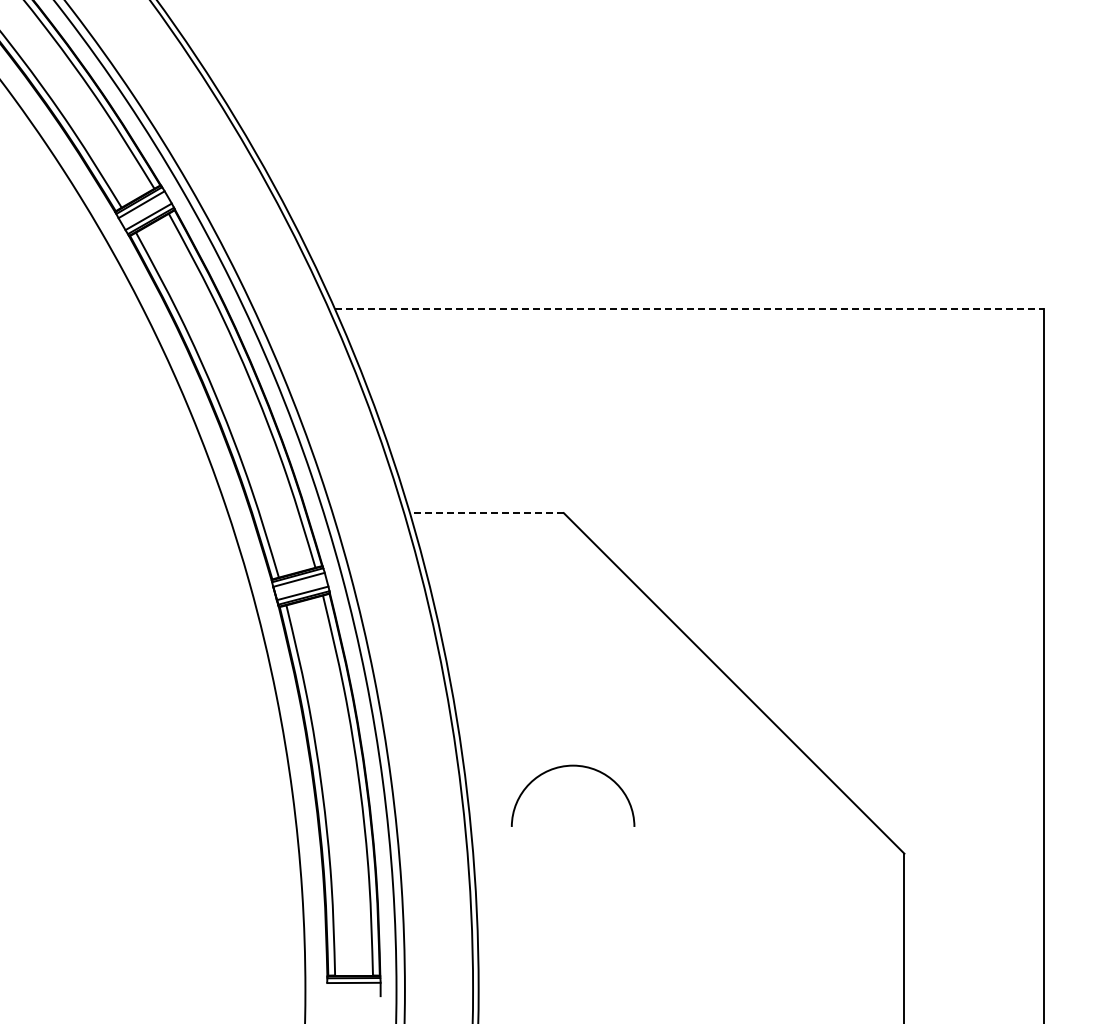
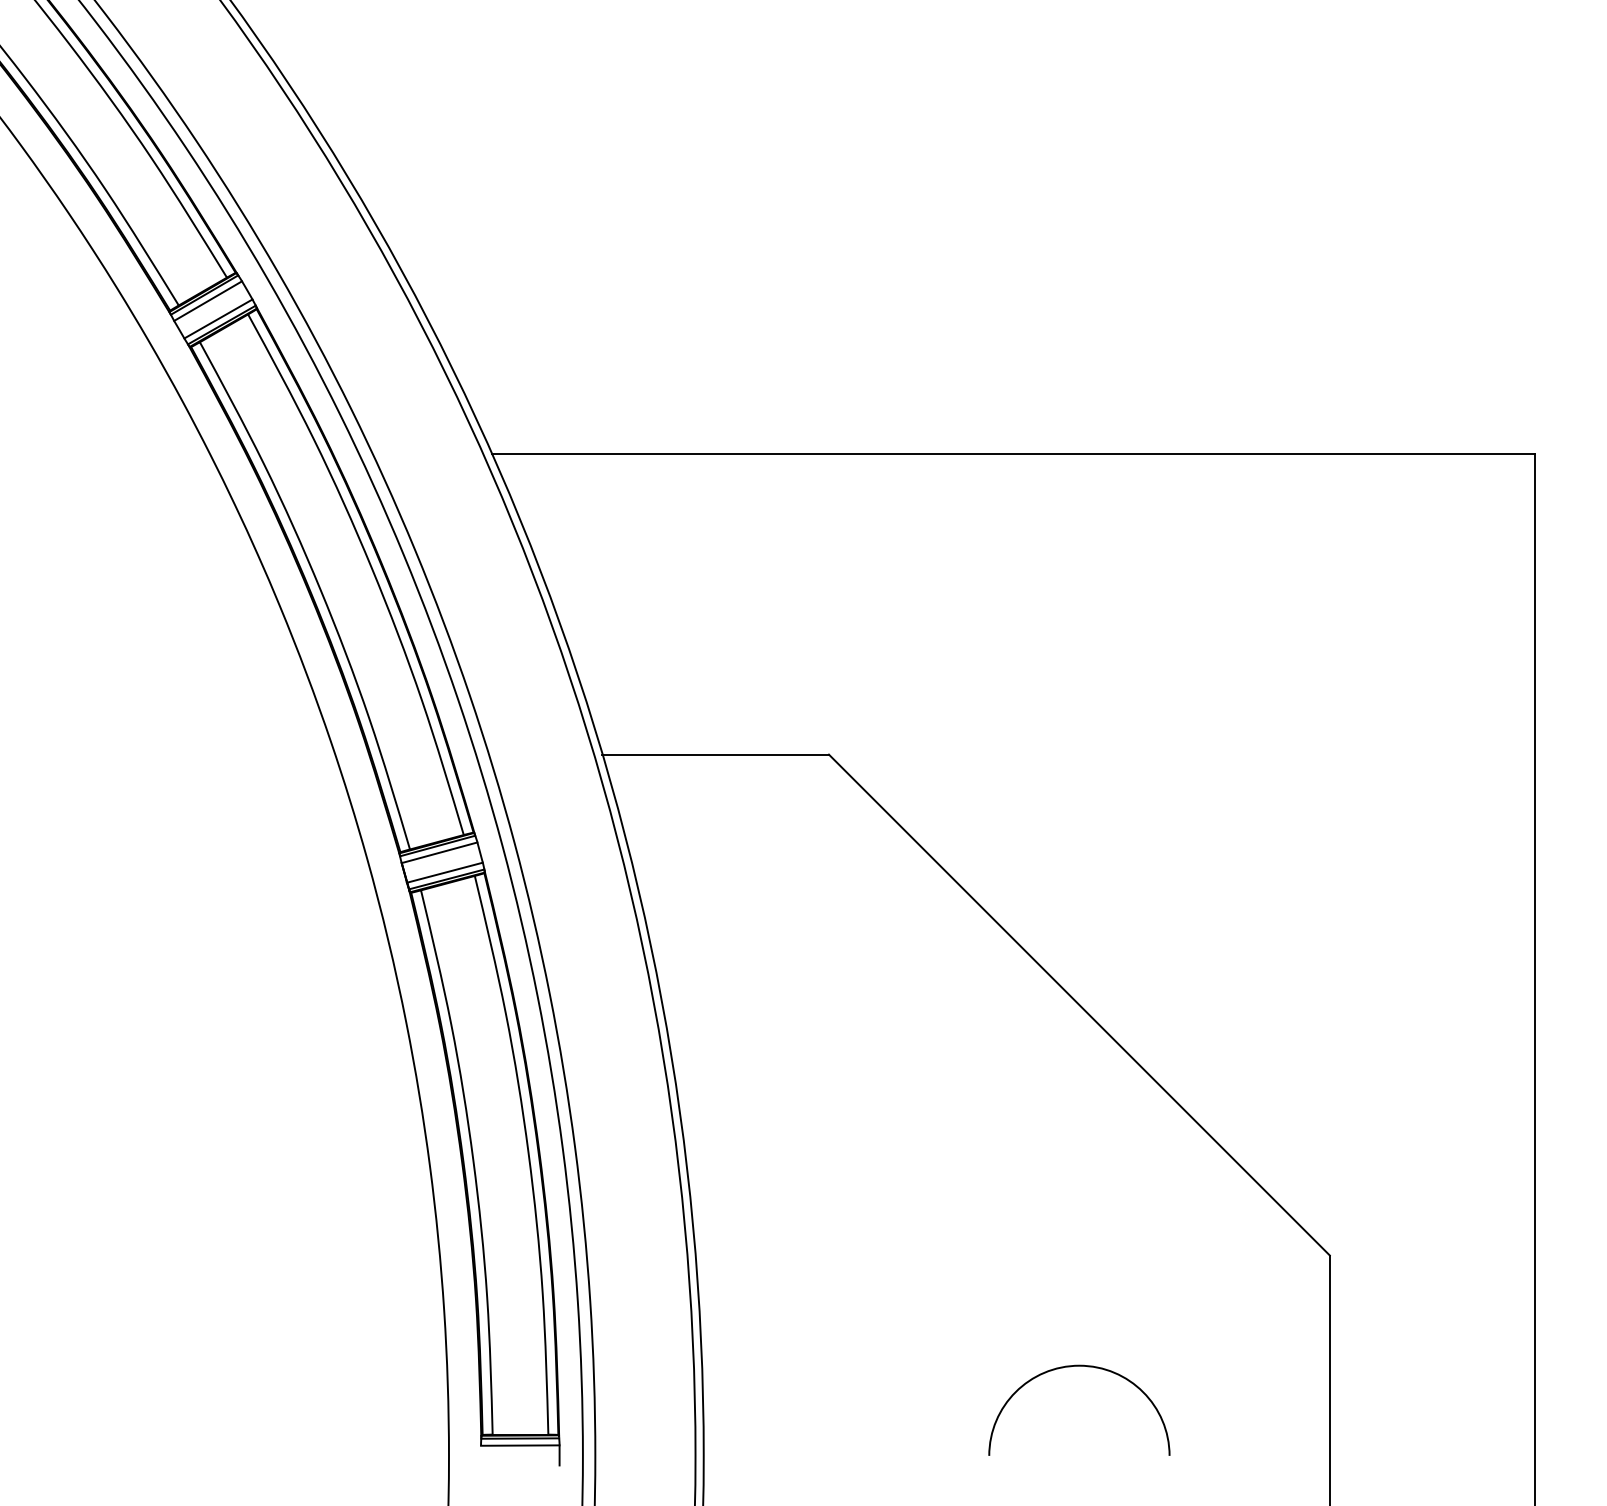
line: (689, 308) -> (1013, 453), dashed -> solid
line: (486, 513) -> (715, 755), dashed -> solid
arc: (565, 767) -> (1068, 1368), moved

